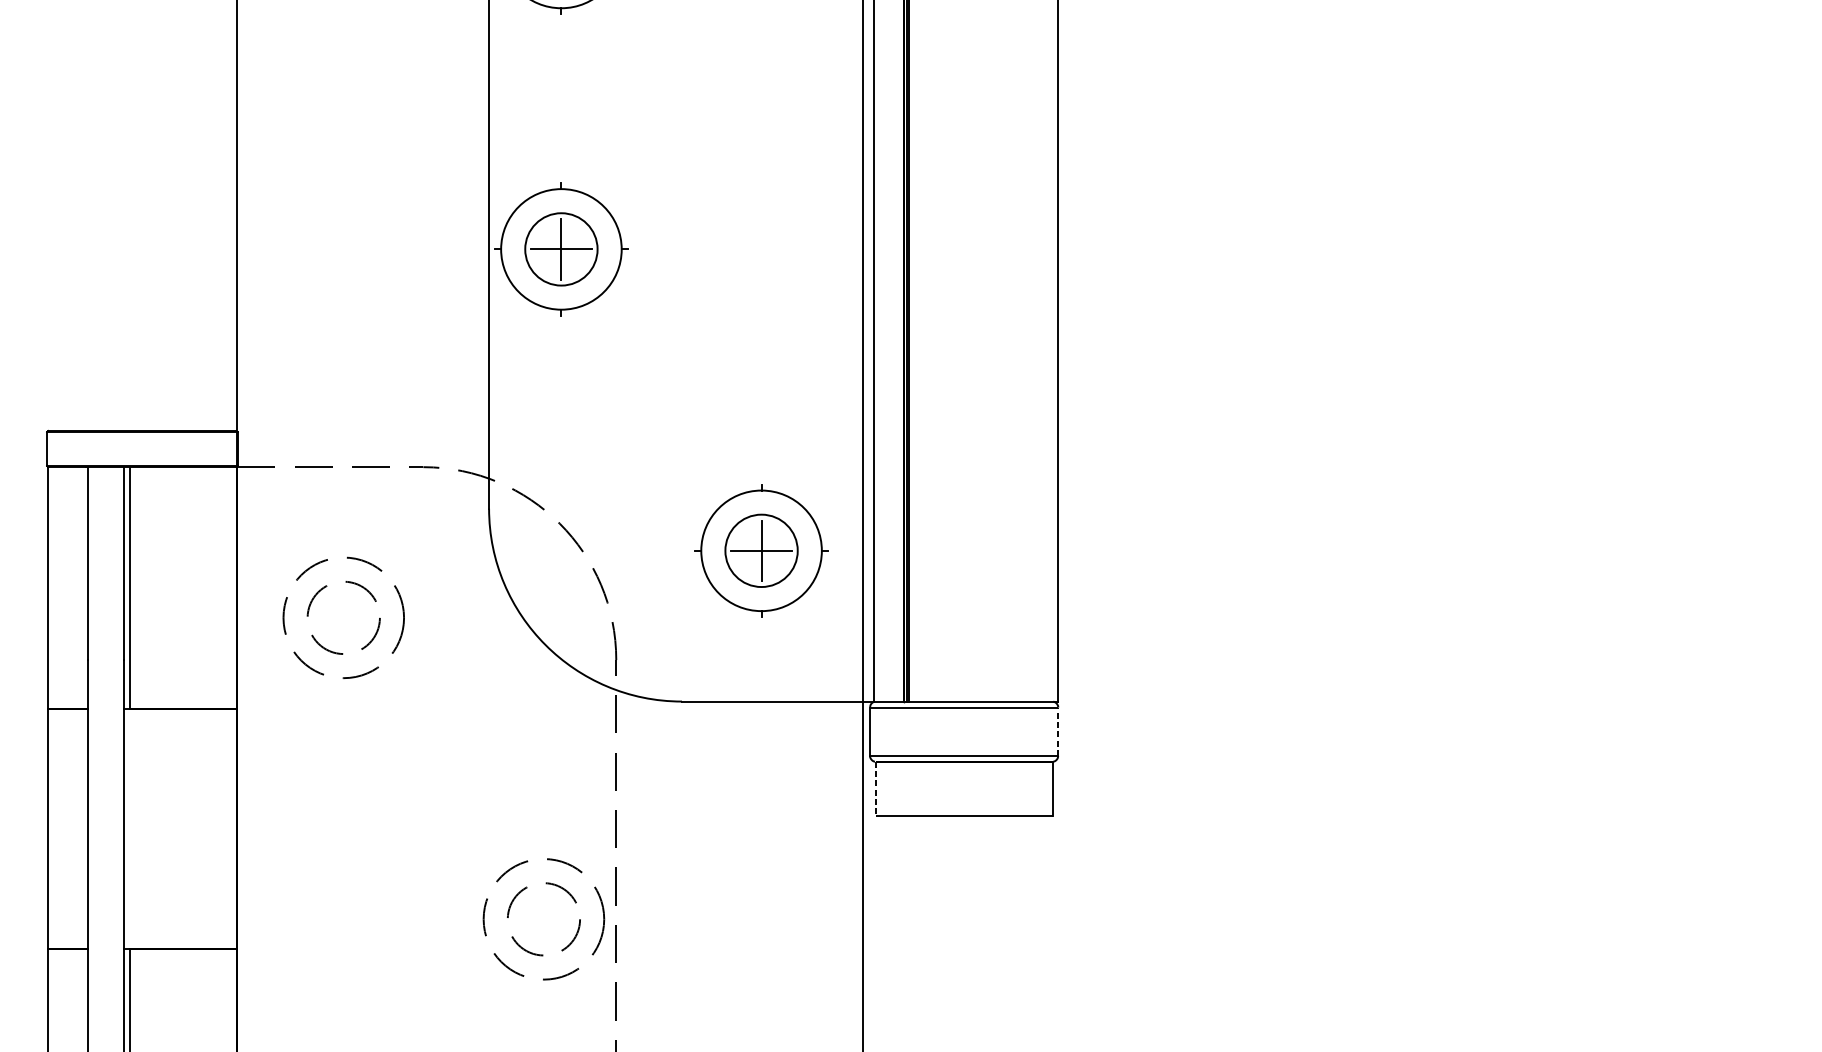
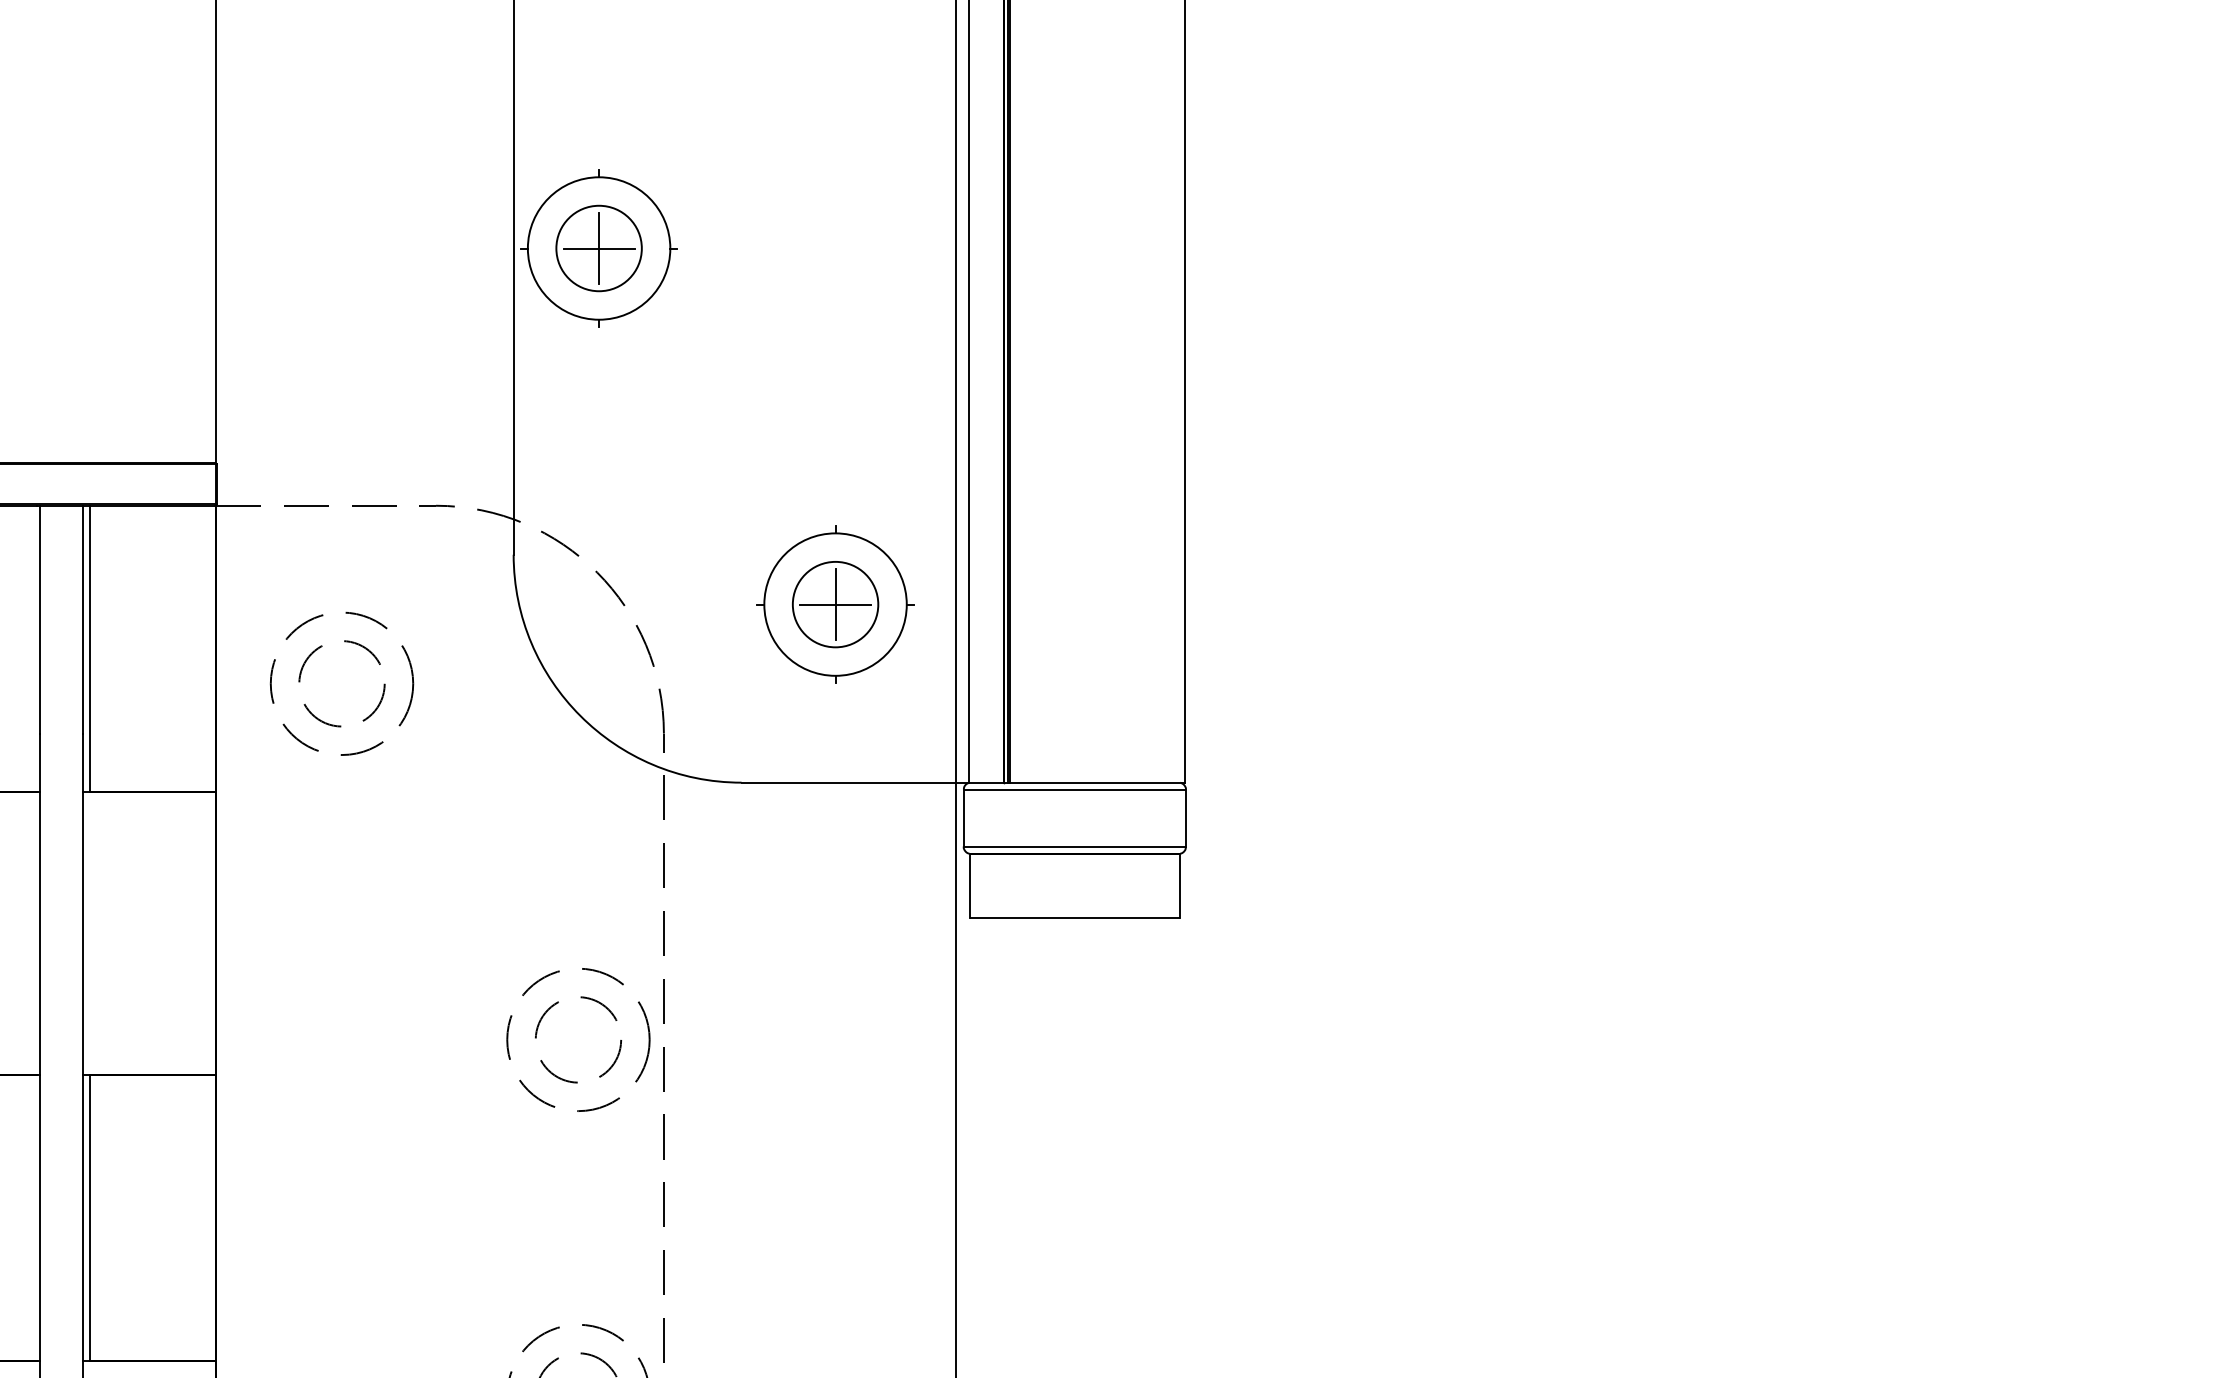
line: (1057, 731) -> (1185, 817), dashed -> solid
line: (875, 789) -> (970, 886), dashed -> solid

